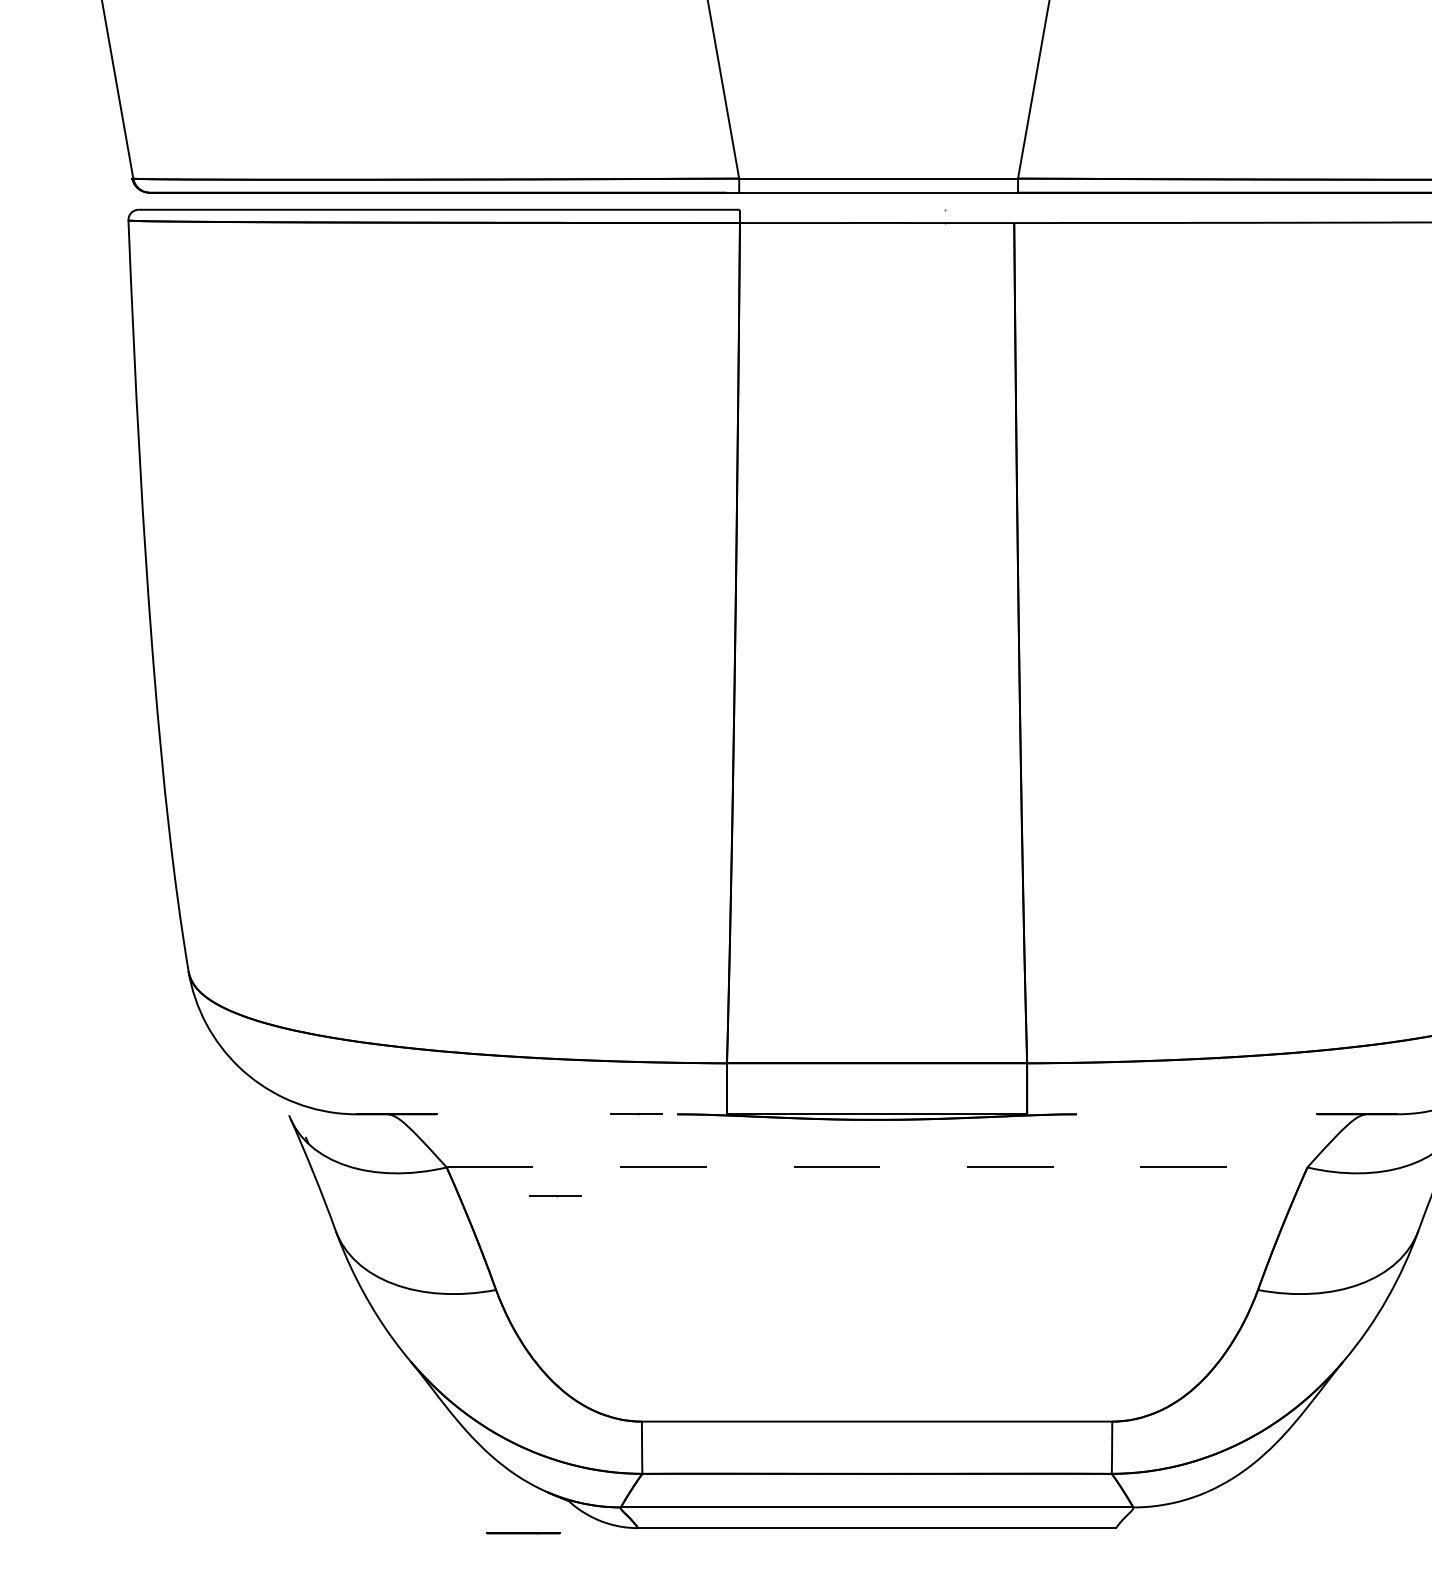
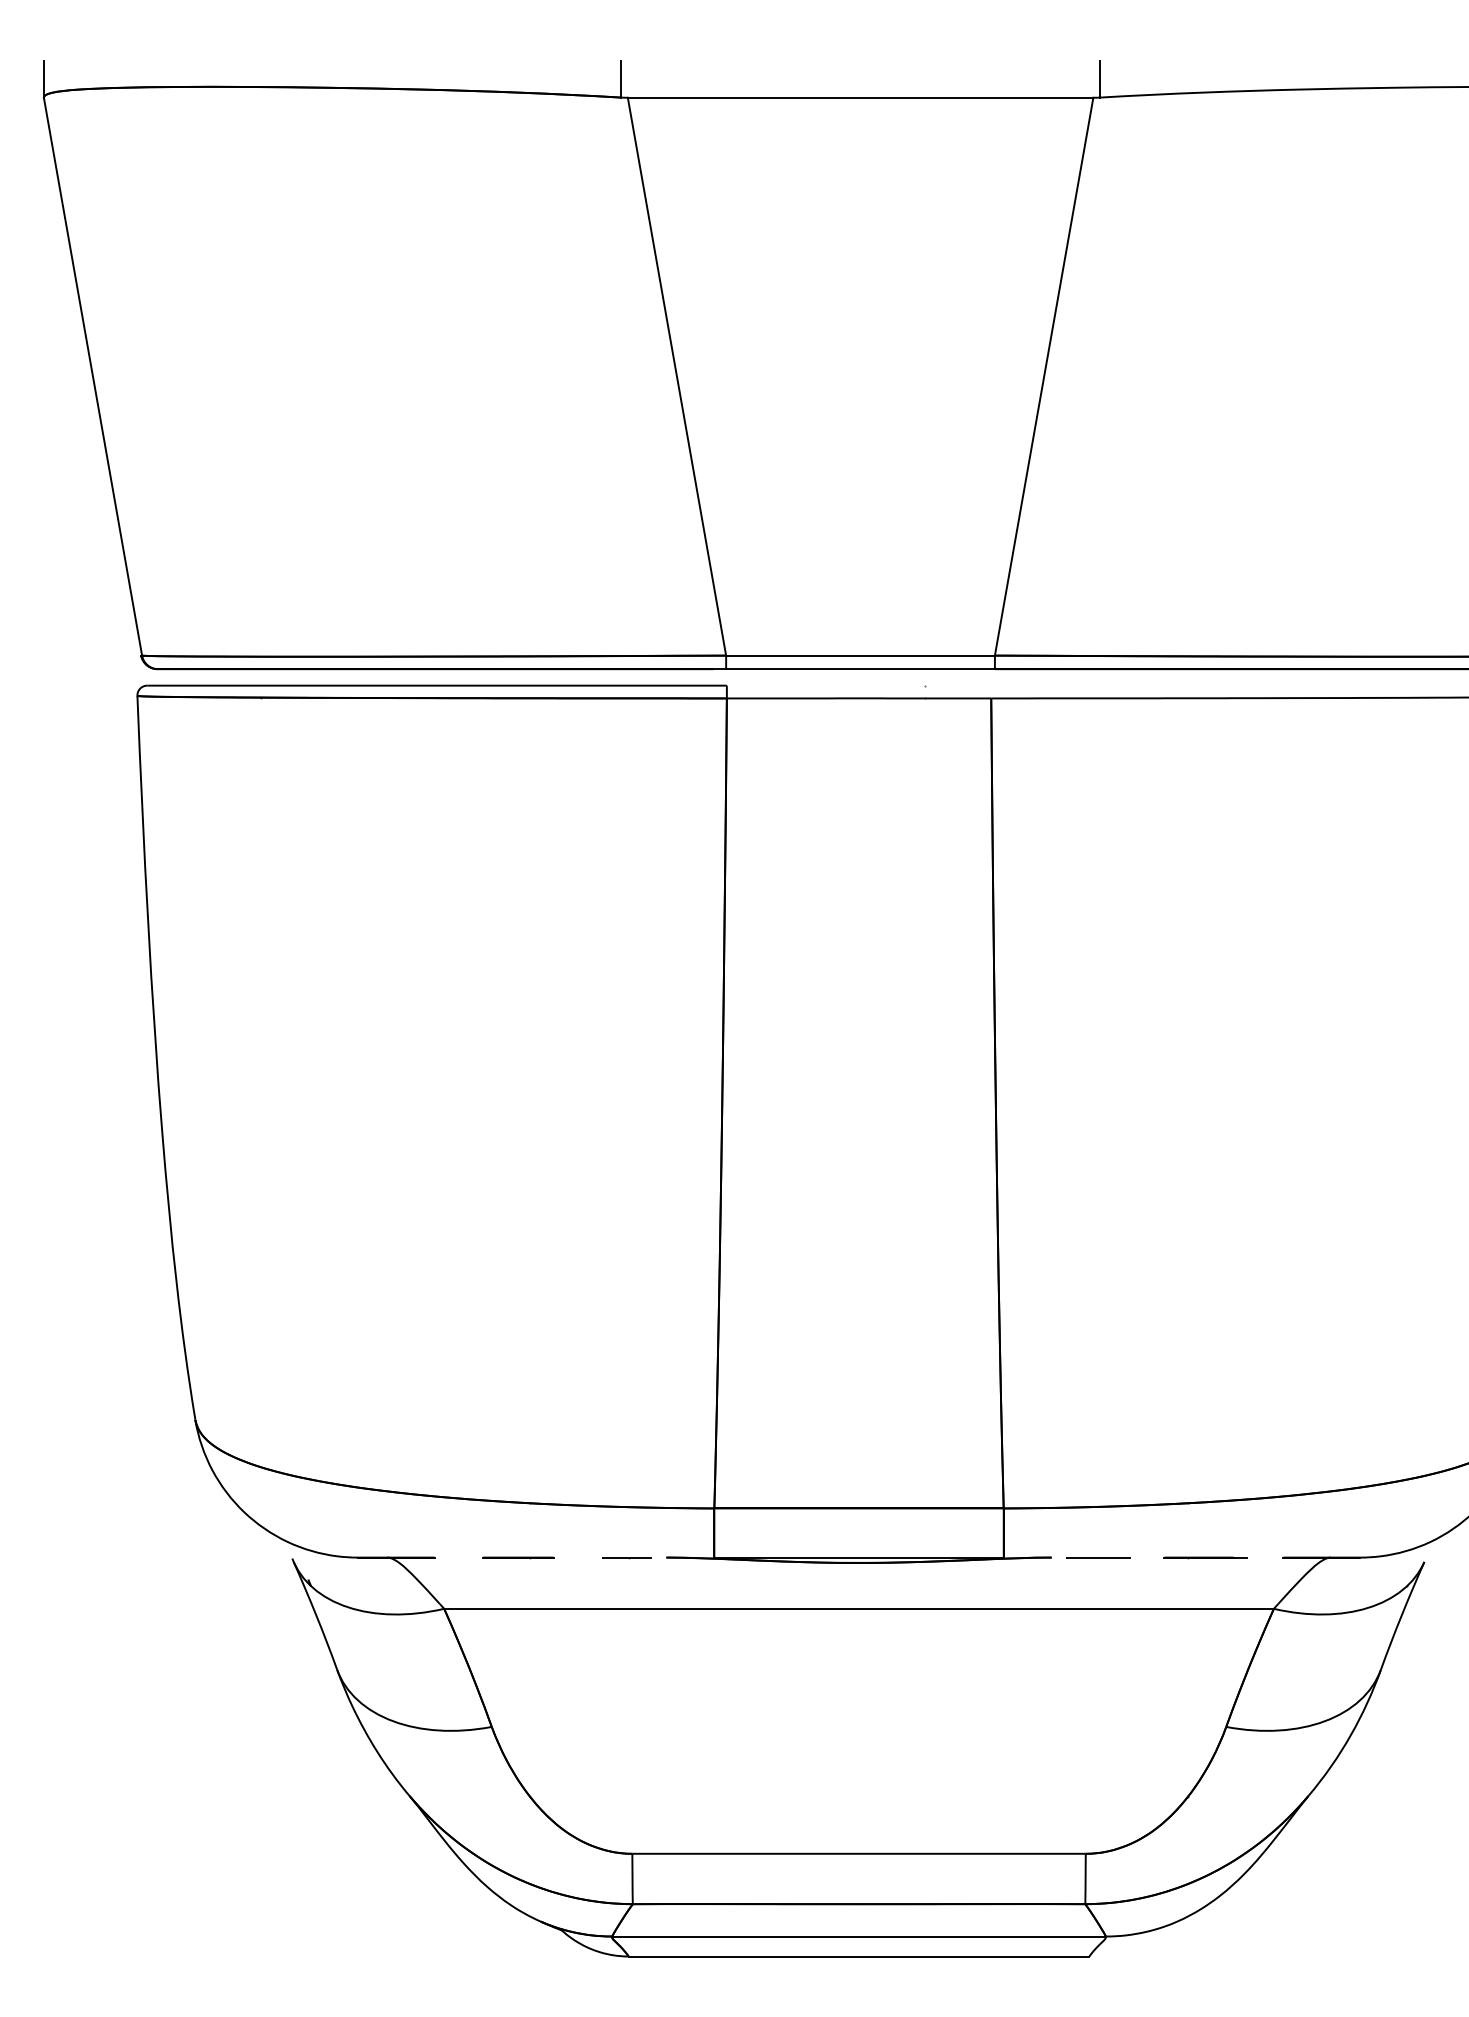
line: (1124, 1114) -> (1097, 1557), added
line: (1236, 1114) -> (1205, 1557), added
line: (877, 1167) -> (859, 1608), dashed -> solid
line: (554, 1197) -> (548, 1637), removed
line: (523, 1533) -> (518, 1557), moved

